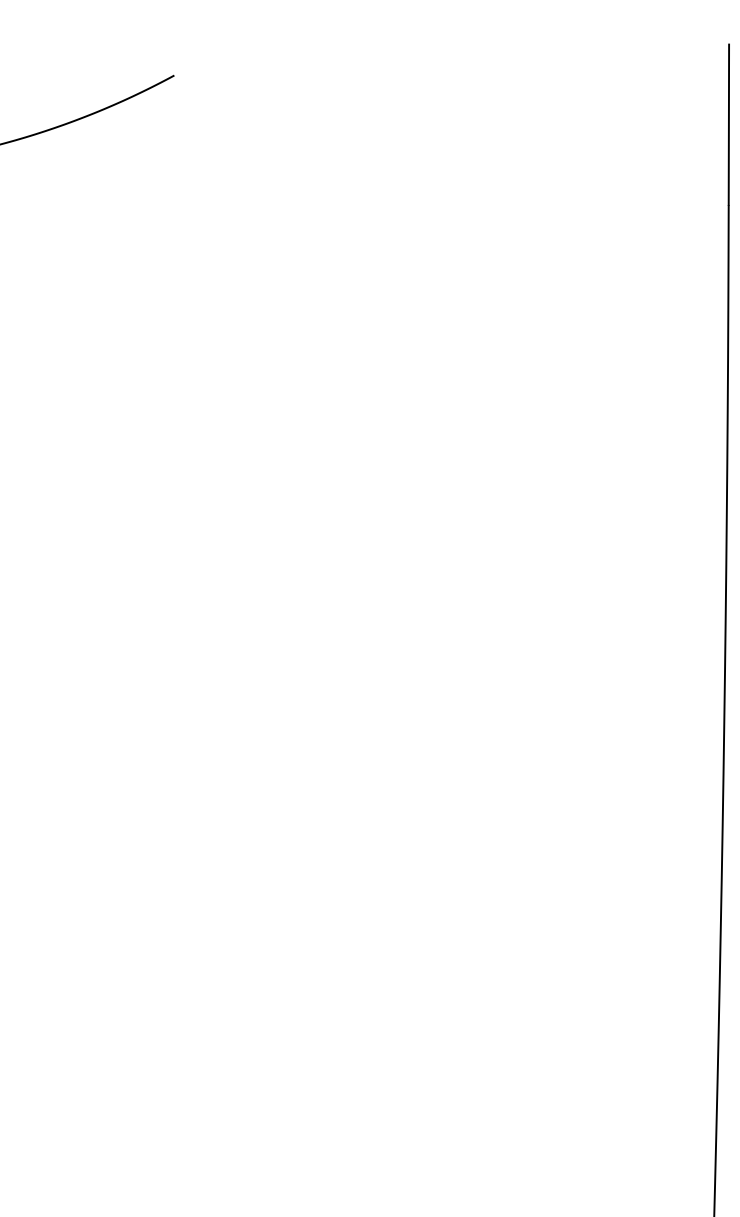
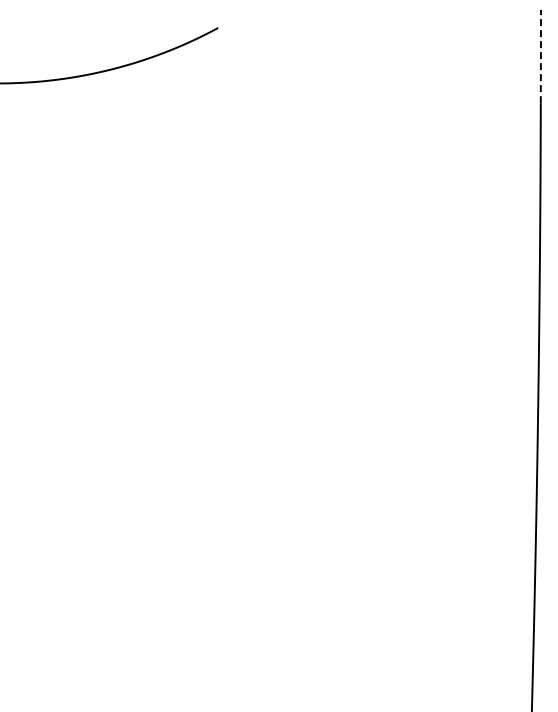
line: (728, 124) -> (540, 56), solid -> dashed

